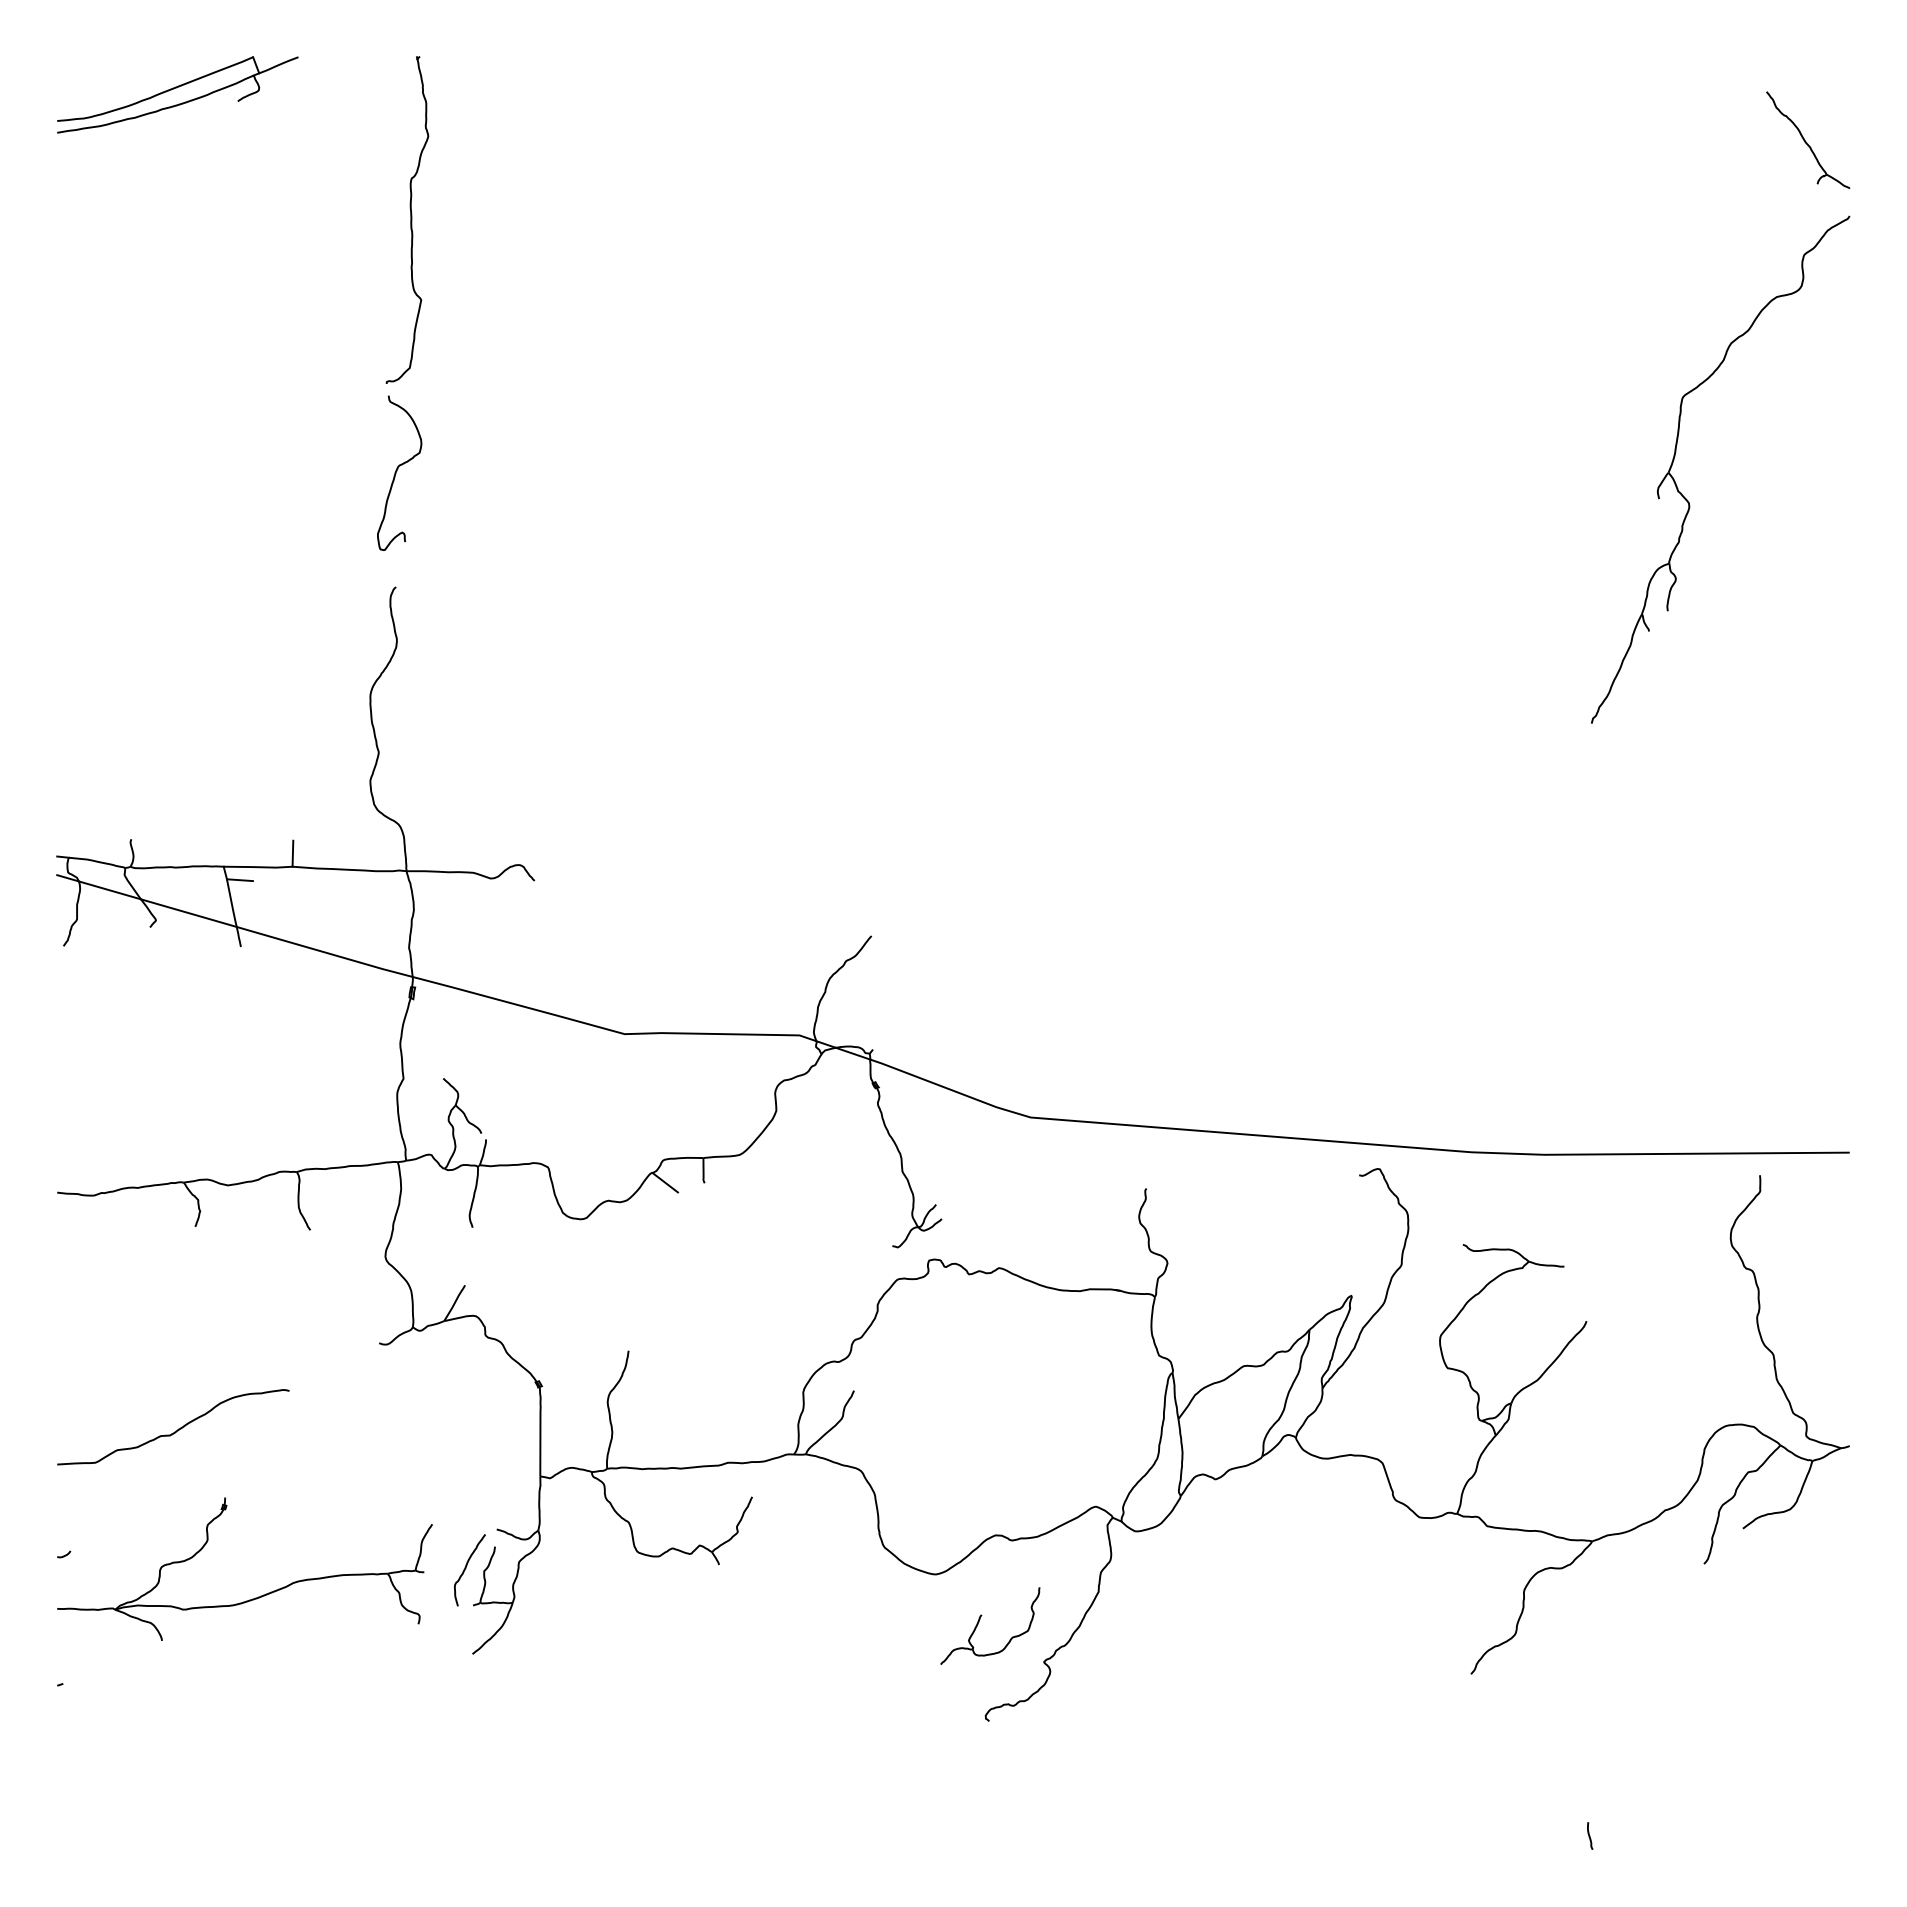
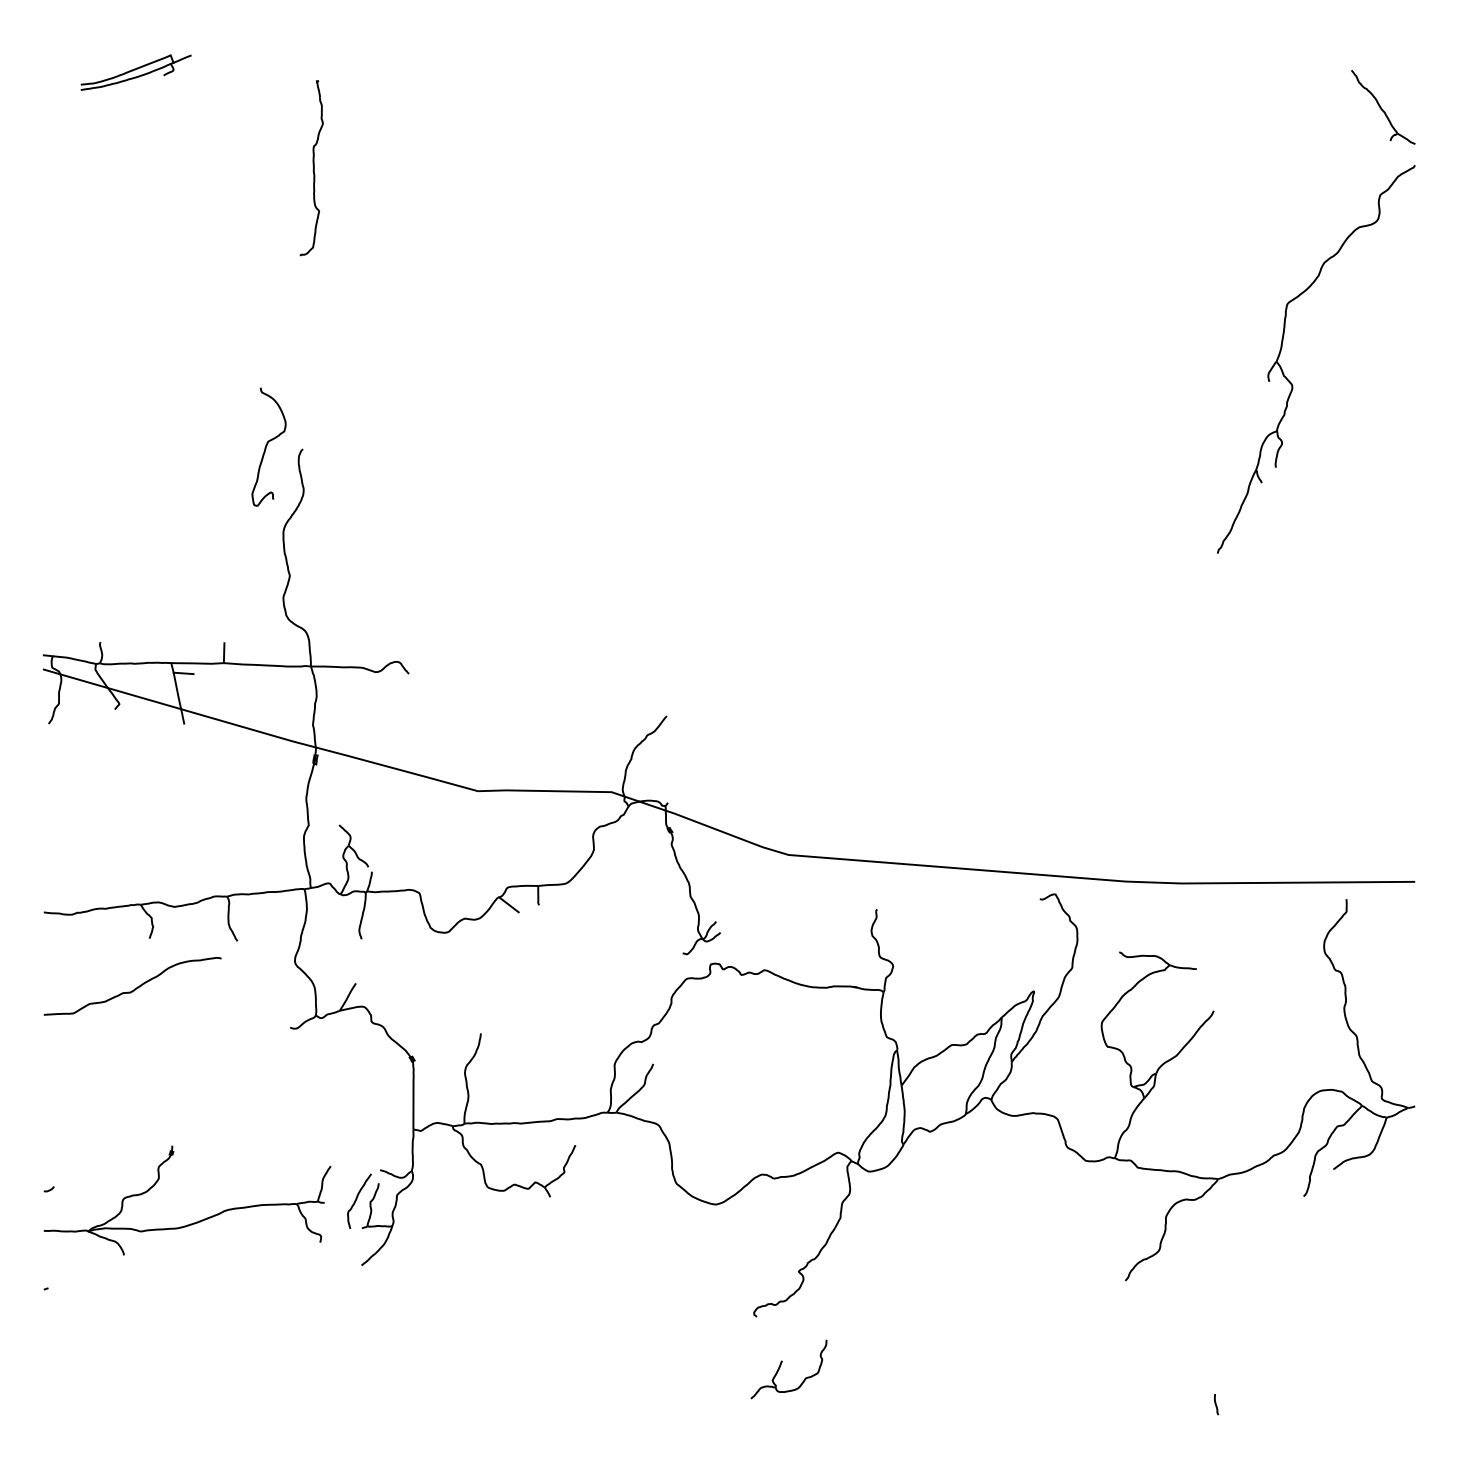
part: (177, 94) -> (135, 72), size x0.6
part: (407, 219) -> (311, 167), size x0.7
curve: (397, 471) -> (267, 445), moved
curve: (174, 1431) -> (133, 989), moved
part: (979, 1622) -> (780, 1366), moved

